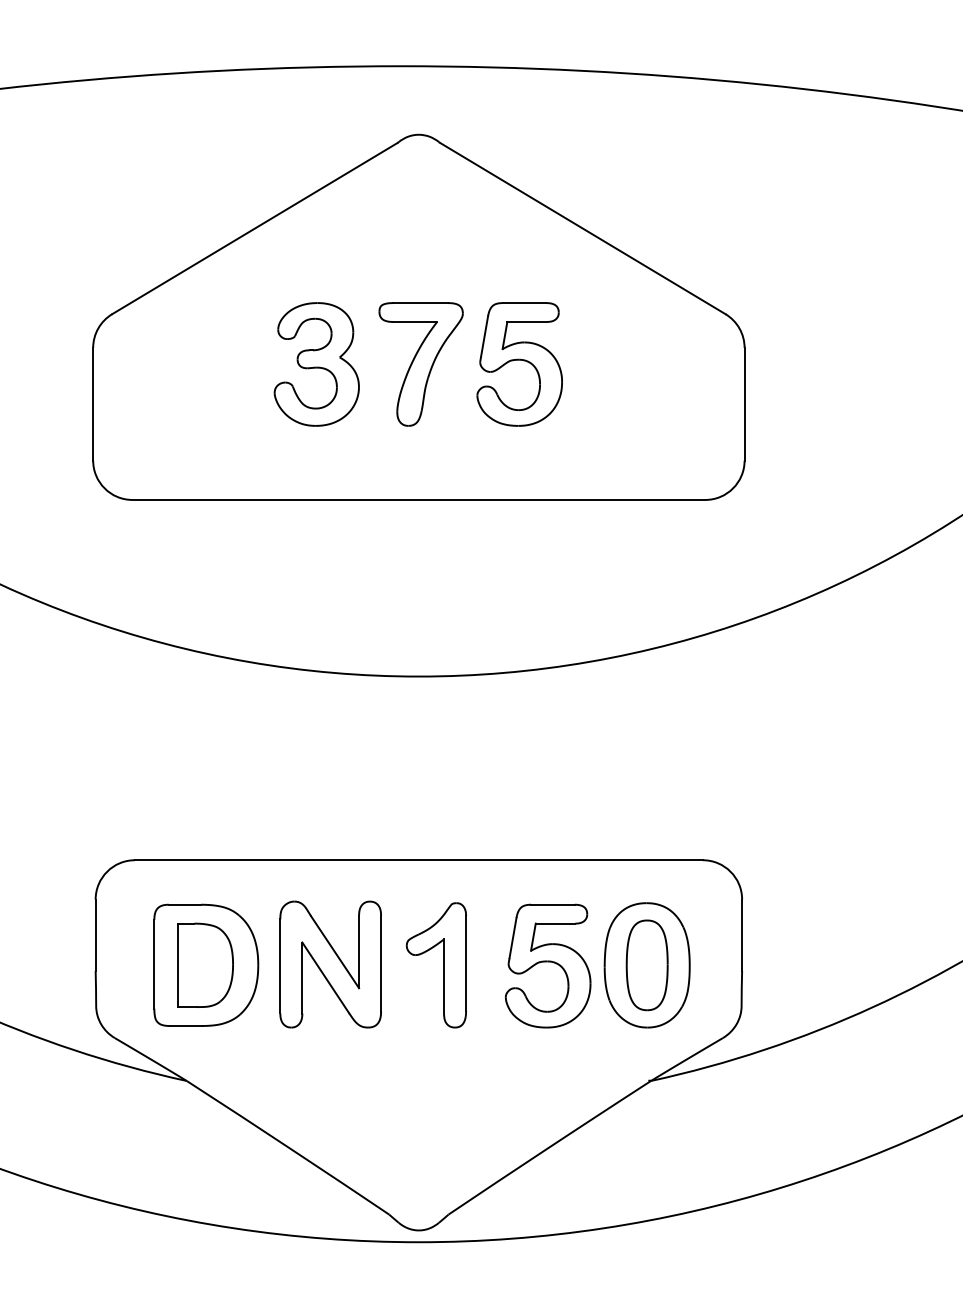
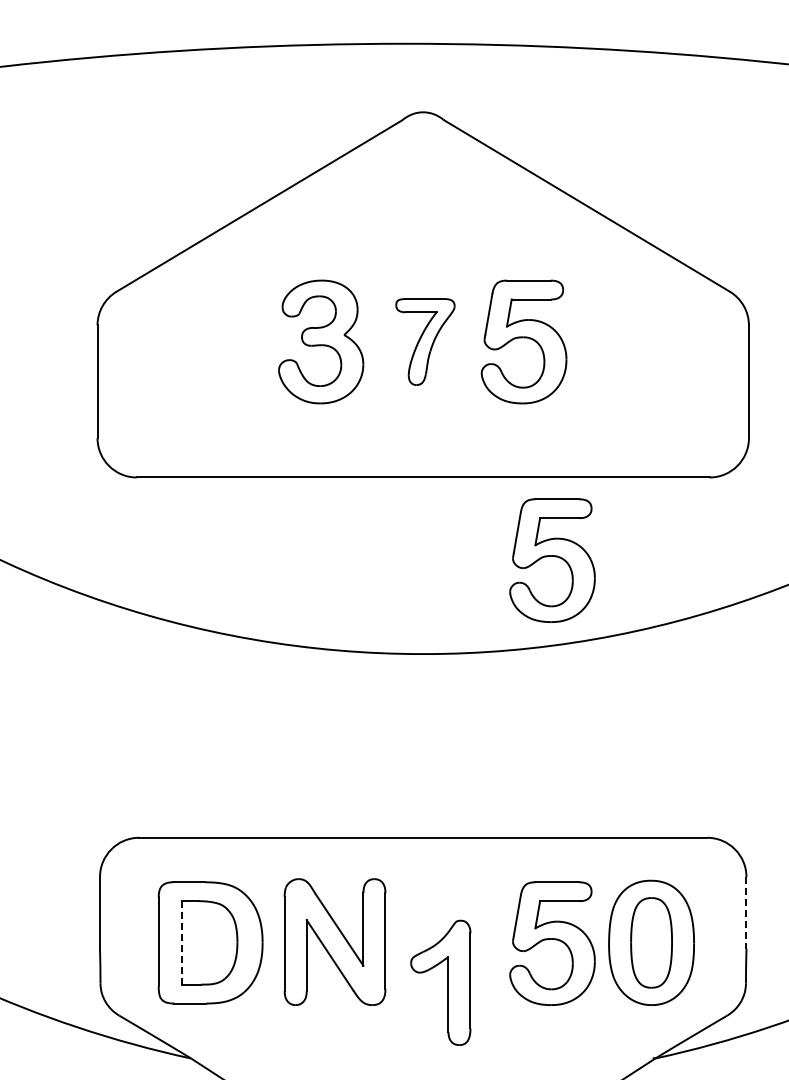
part: (420, 364) -> (424, 342), size x0.7
part: (547, 582) -> (551, 560), added
line: (742, 935) -> (746, 913), solid -> dashed
line: (177, 965) -> (181, 943), solid -> dashed
part: (443, 965) -> (447, 983), moved

